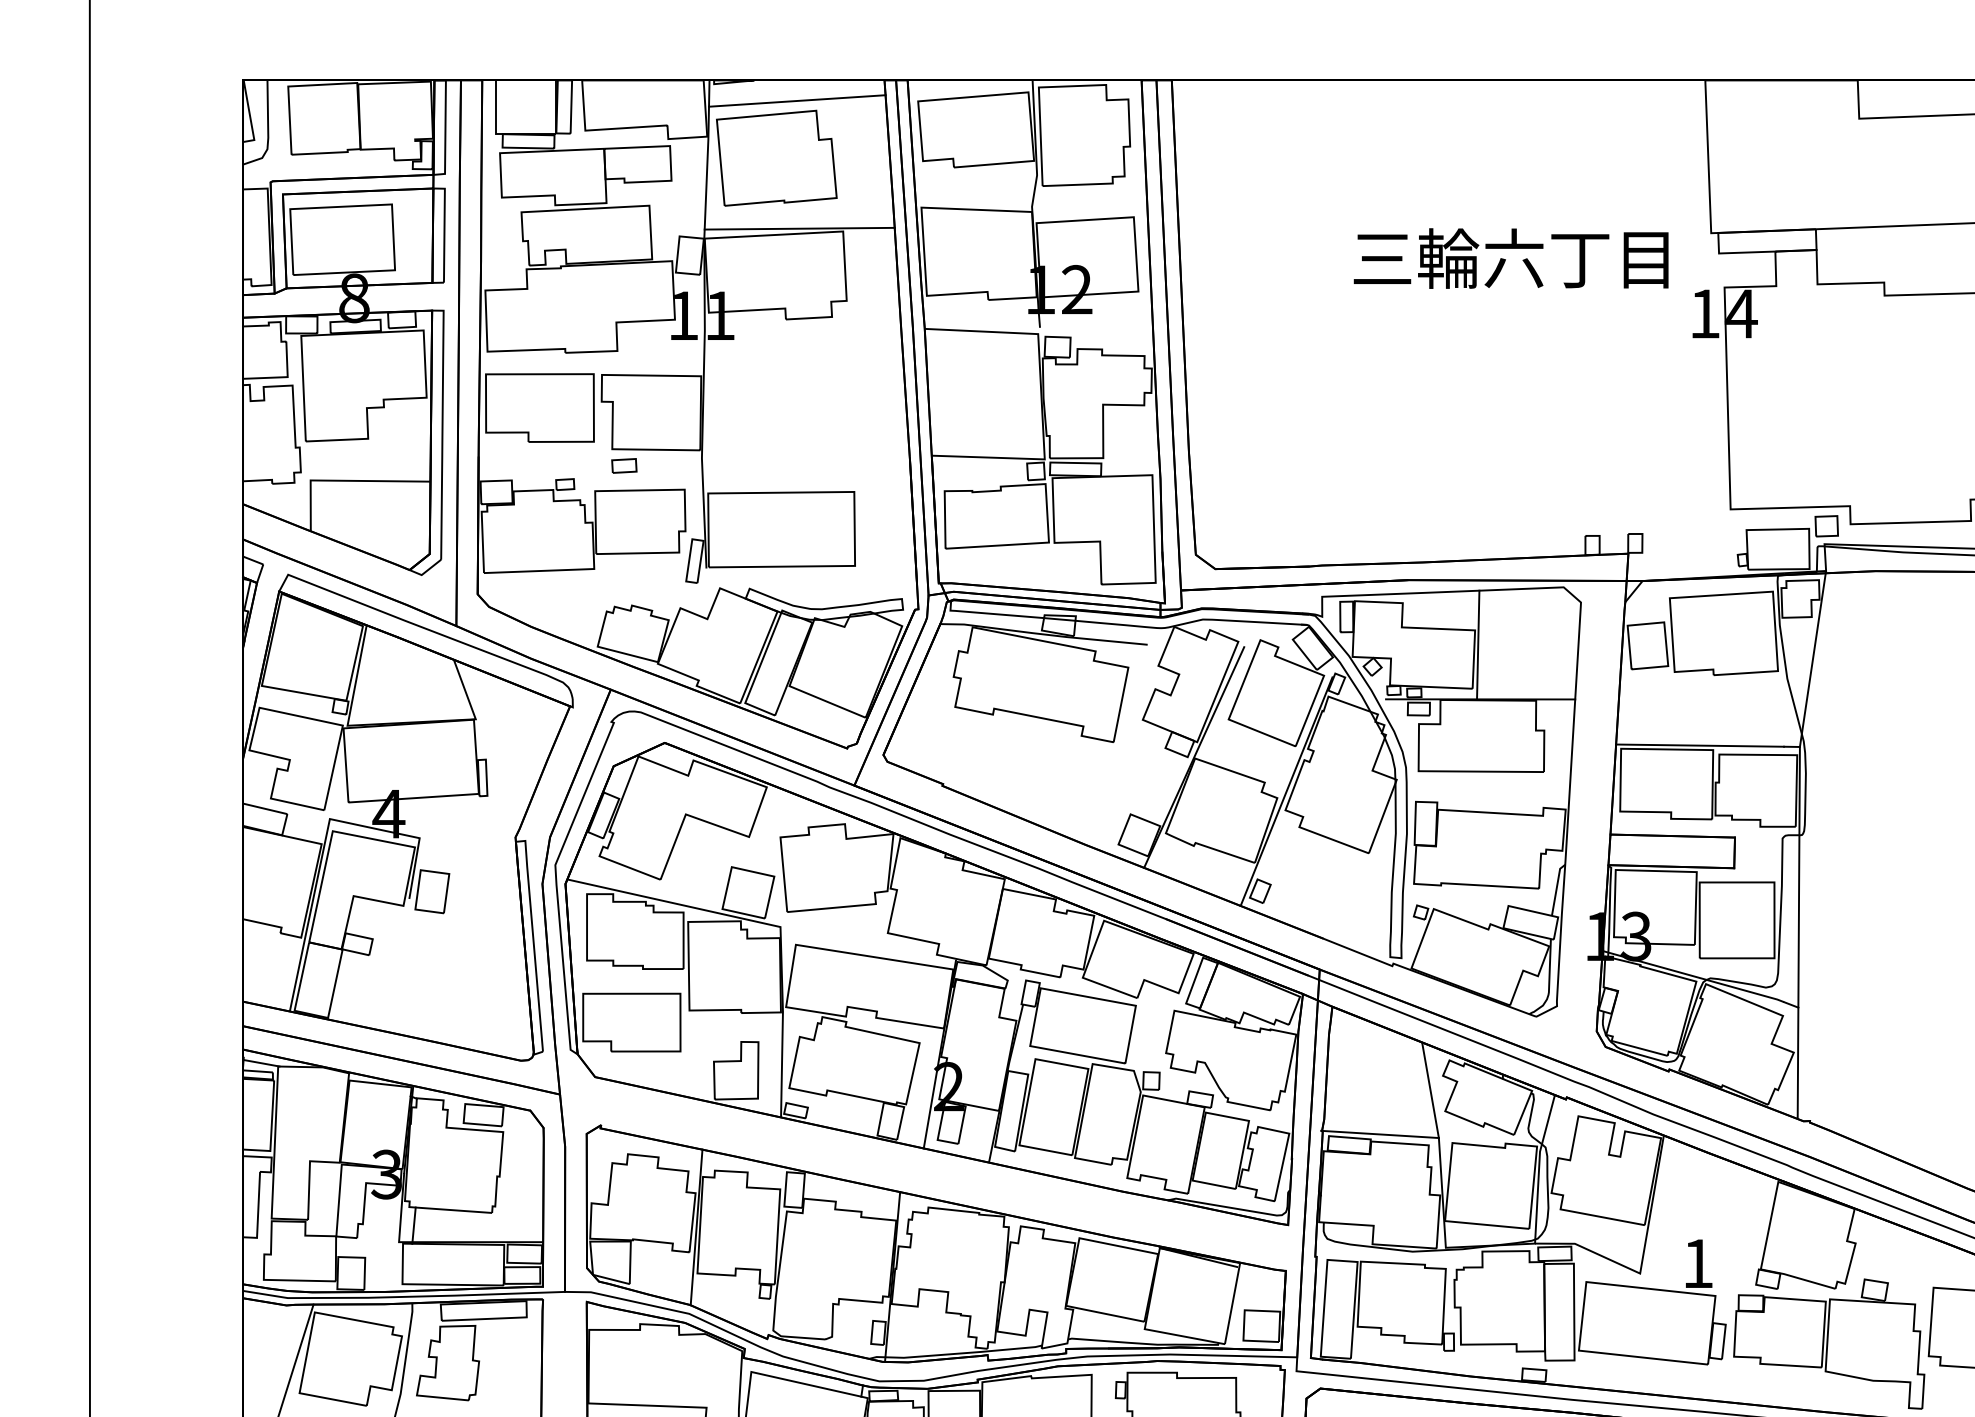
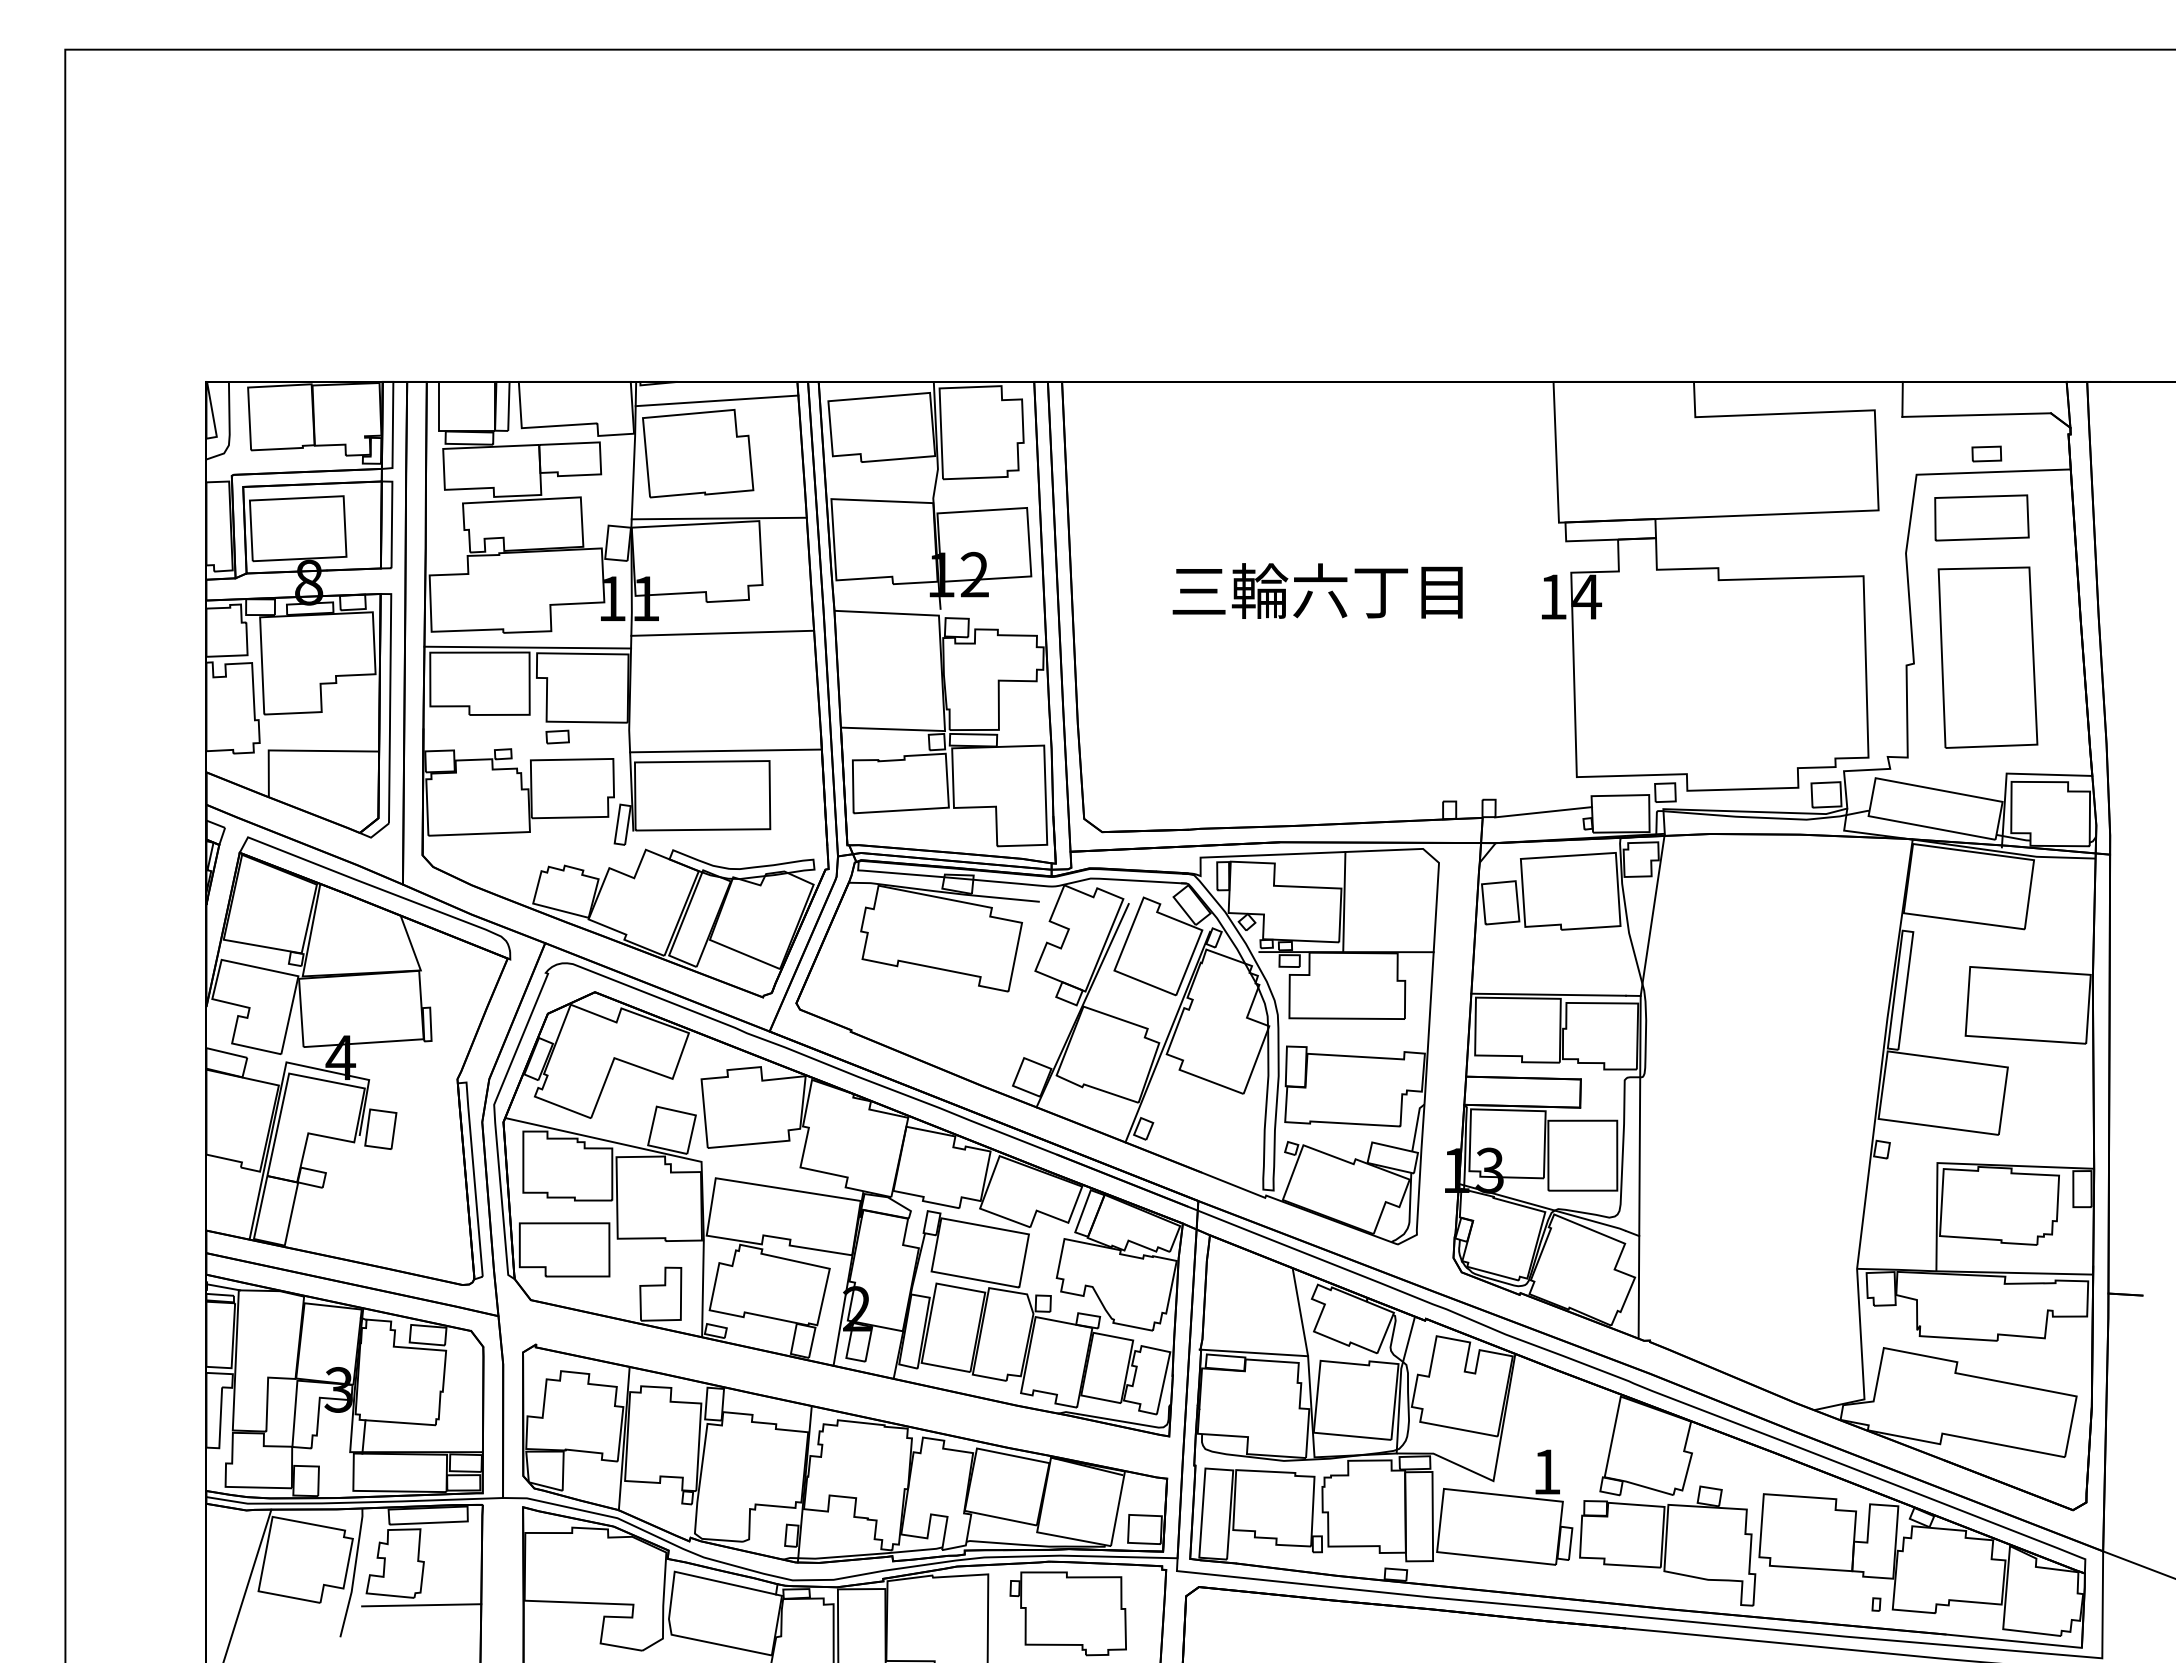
text: (1510, 257) -> (1317, 590), moved
line: (803, 352) -> (722, 632), added
line: (591, 368) -> (527, 647), added
line: (806, 480) -> (725, 750), added
line: (1694, 547) -> (1543, 812), added
line: (476, 1408) -> (421, 1605), added

